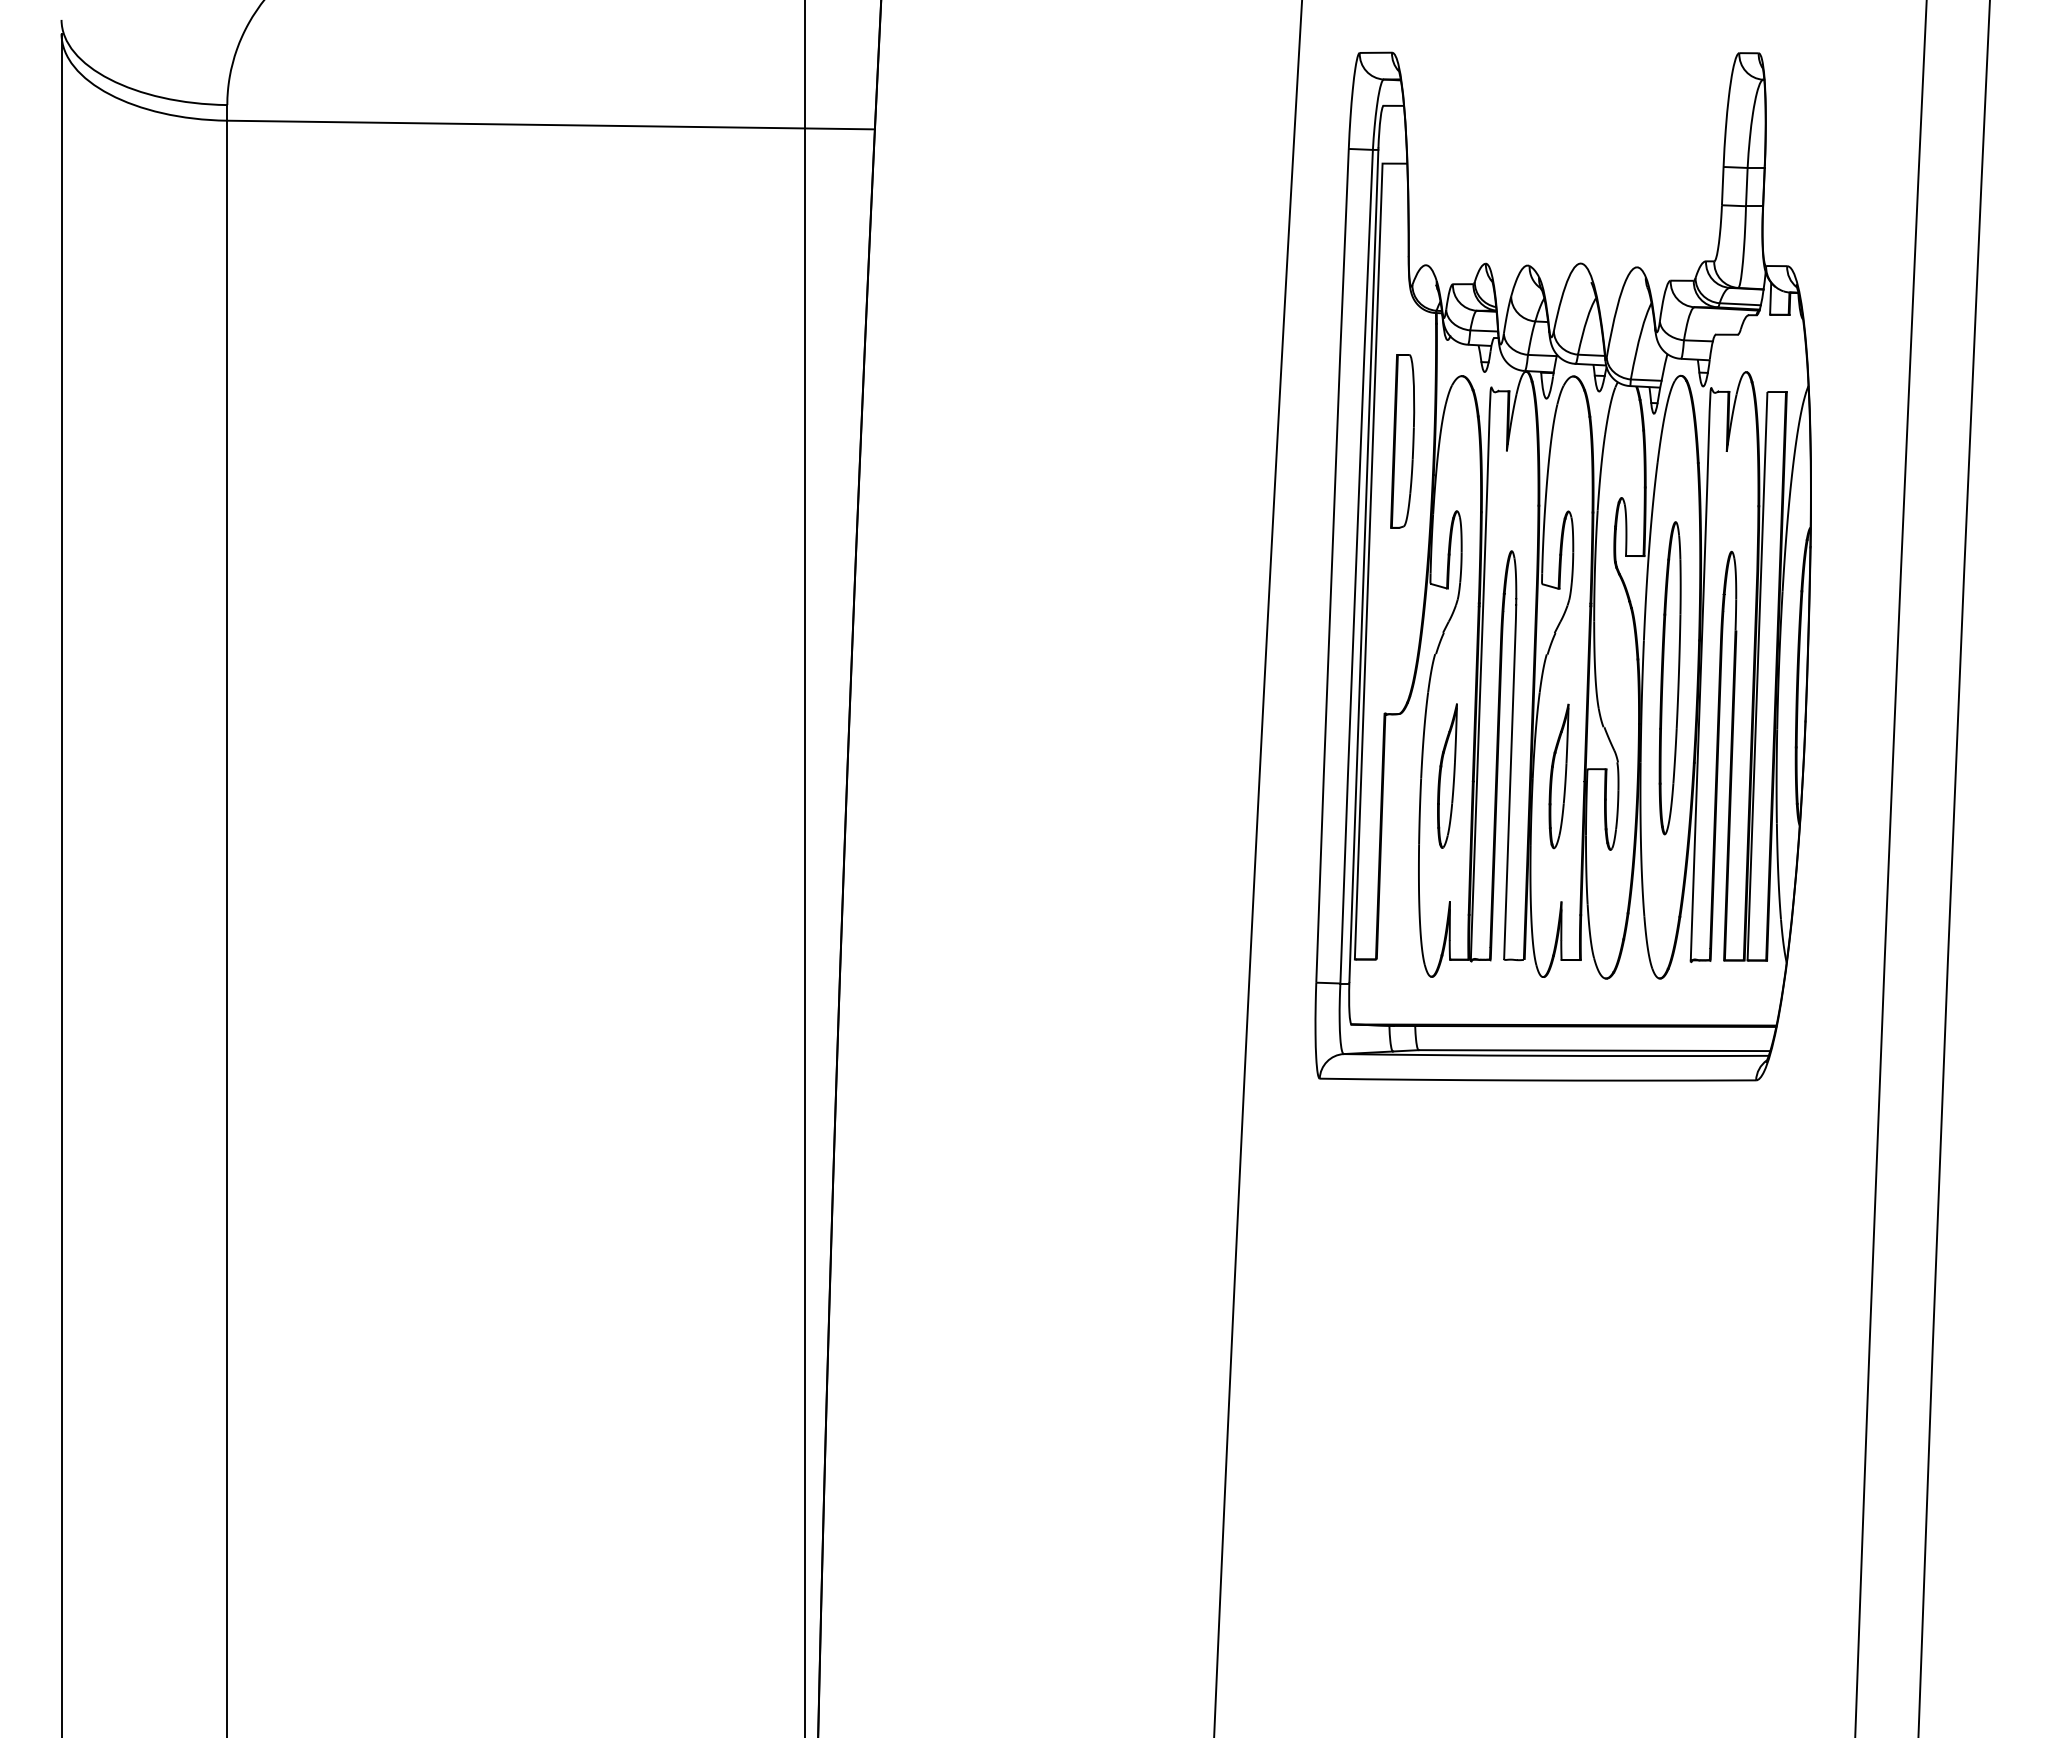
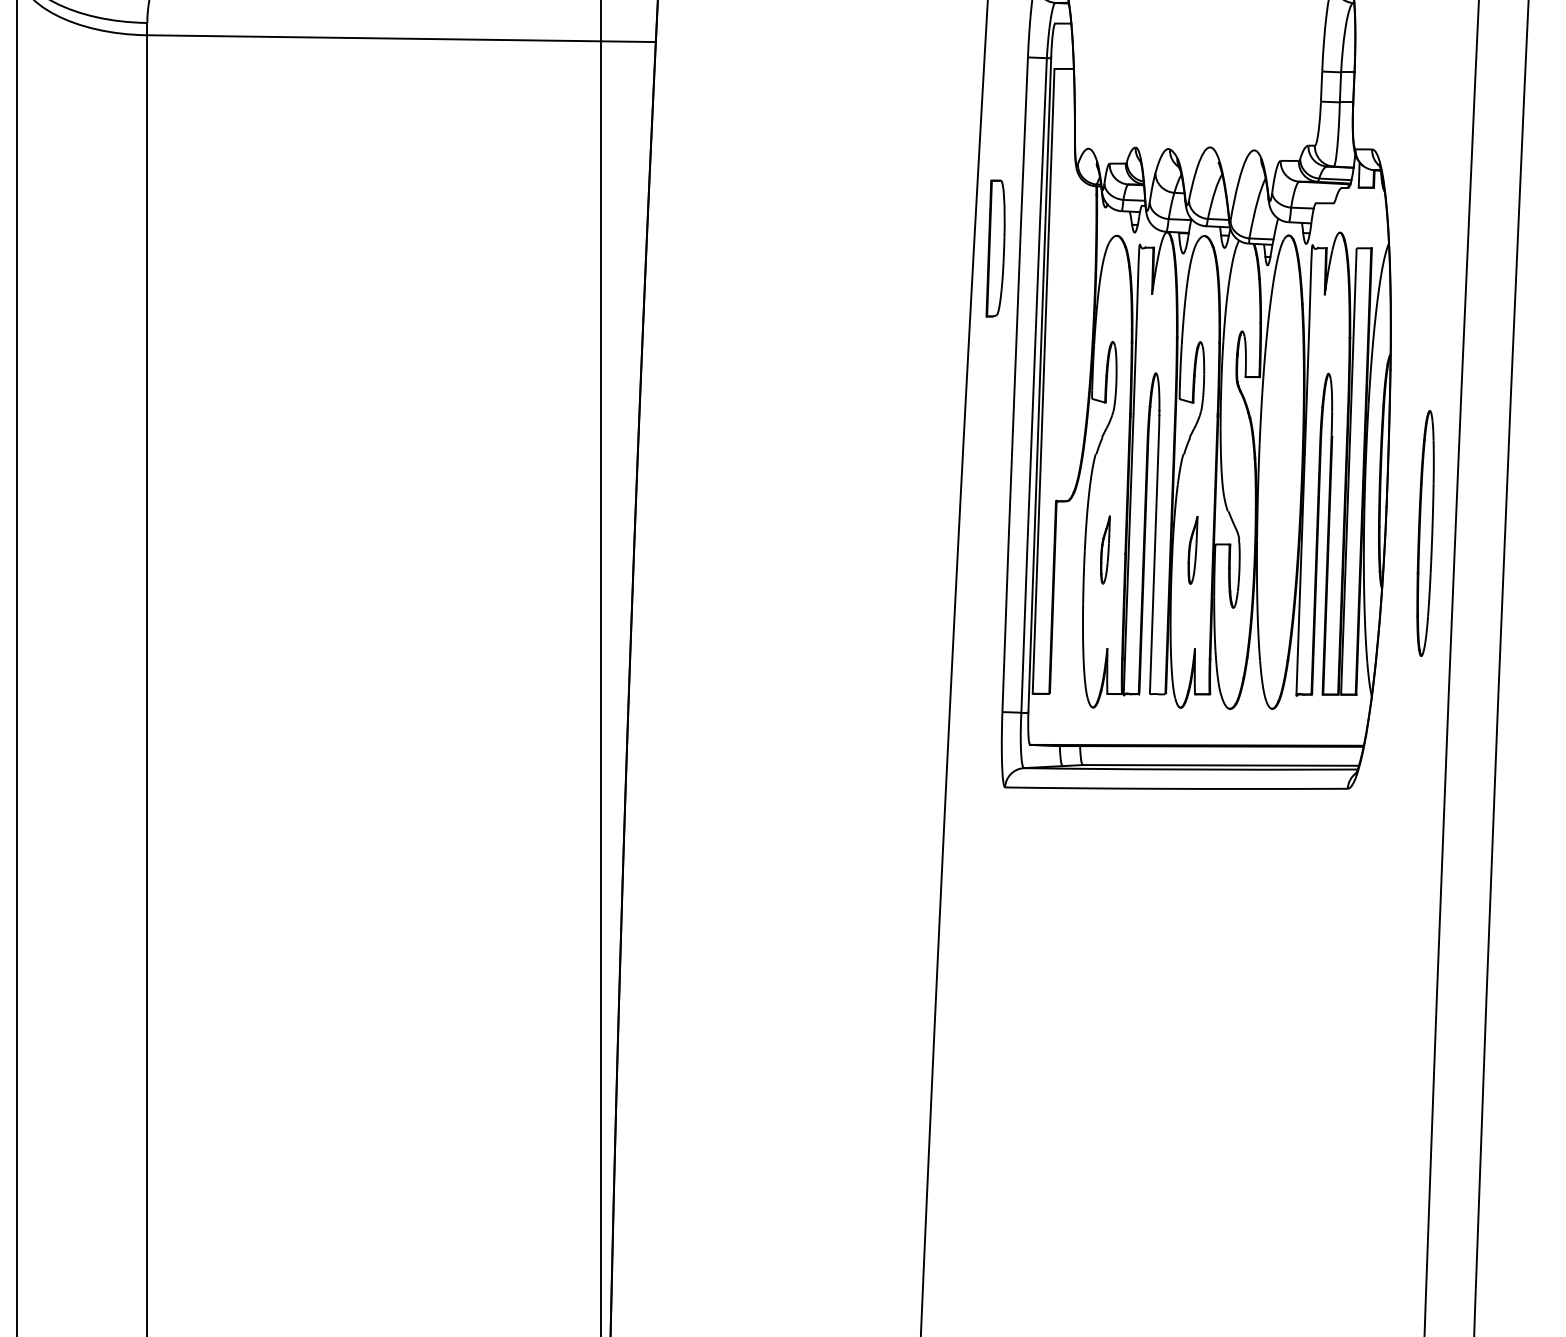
part: (1402, 441) -> (995, 248), moved
part: (1669, 678) -> (1425, 533), moved
part: (1447, 775) -> (1105, 549), size x0.6
part: (1558, 776) -> (1192, 550), size x0.6

